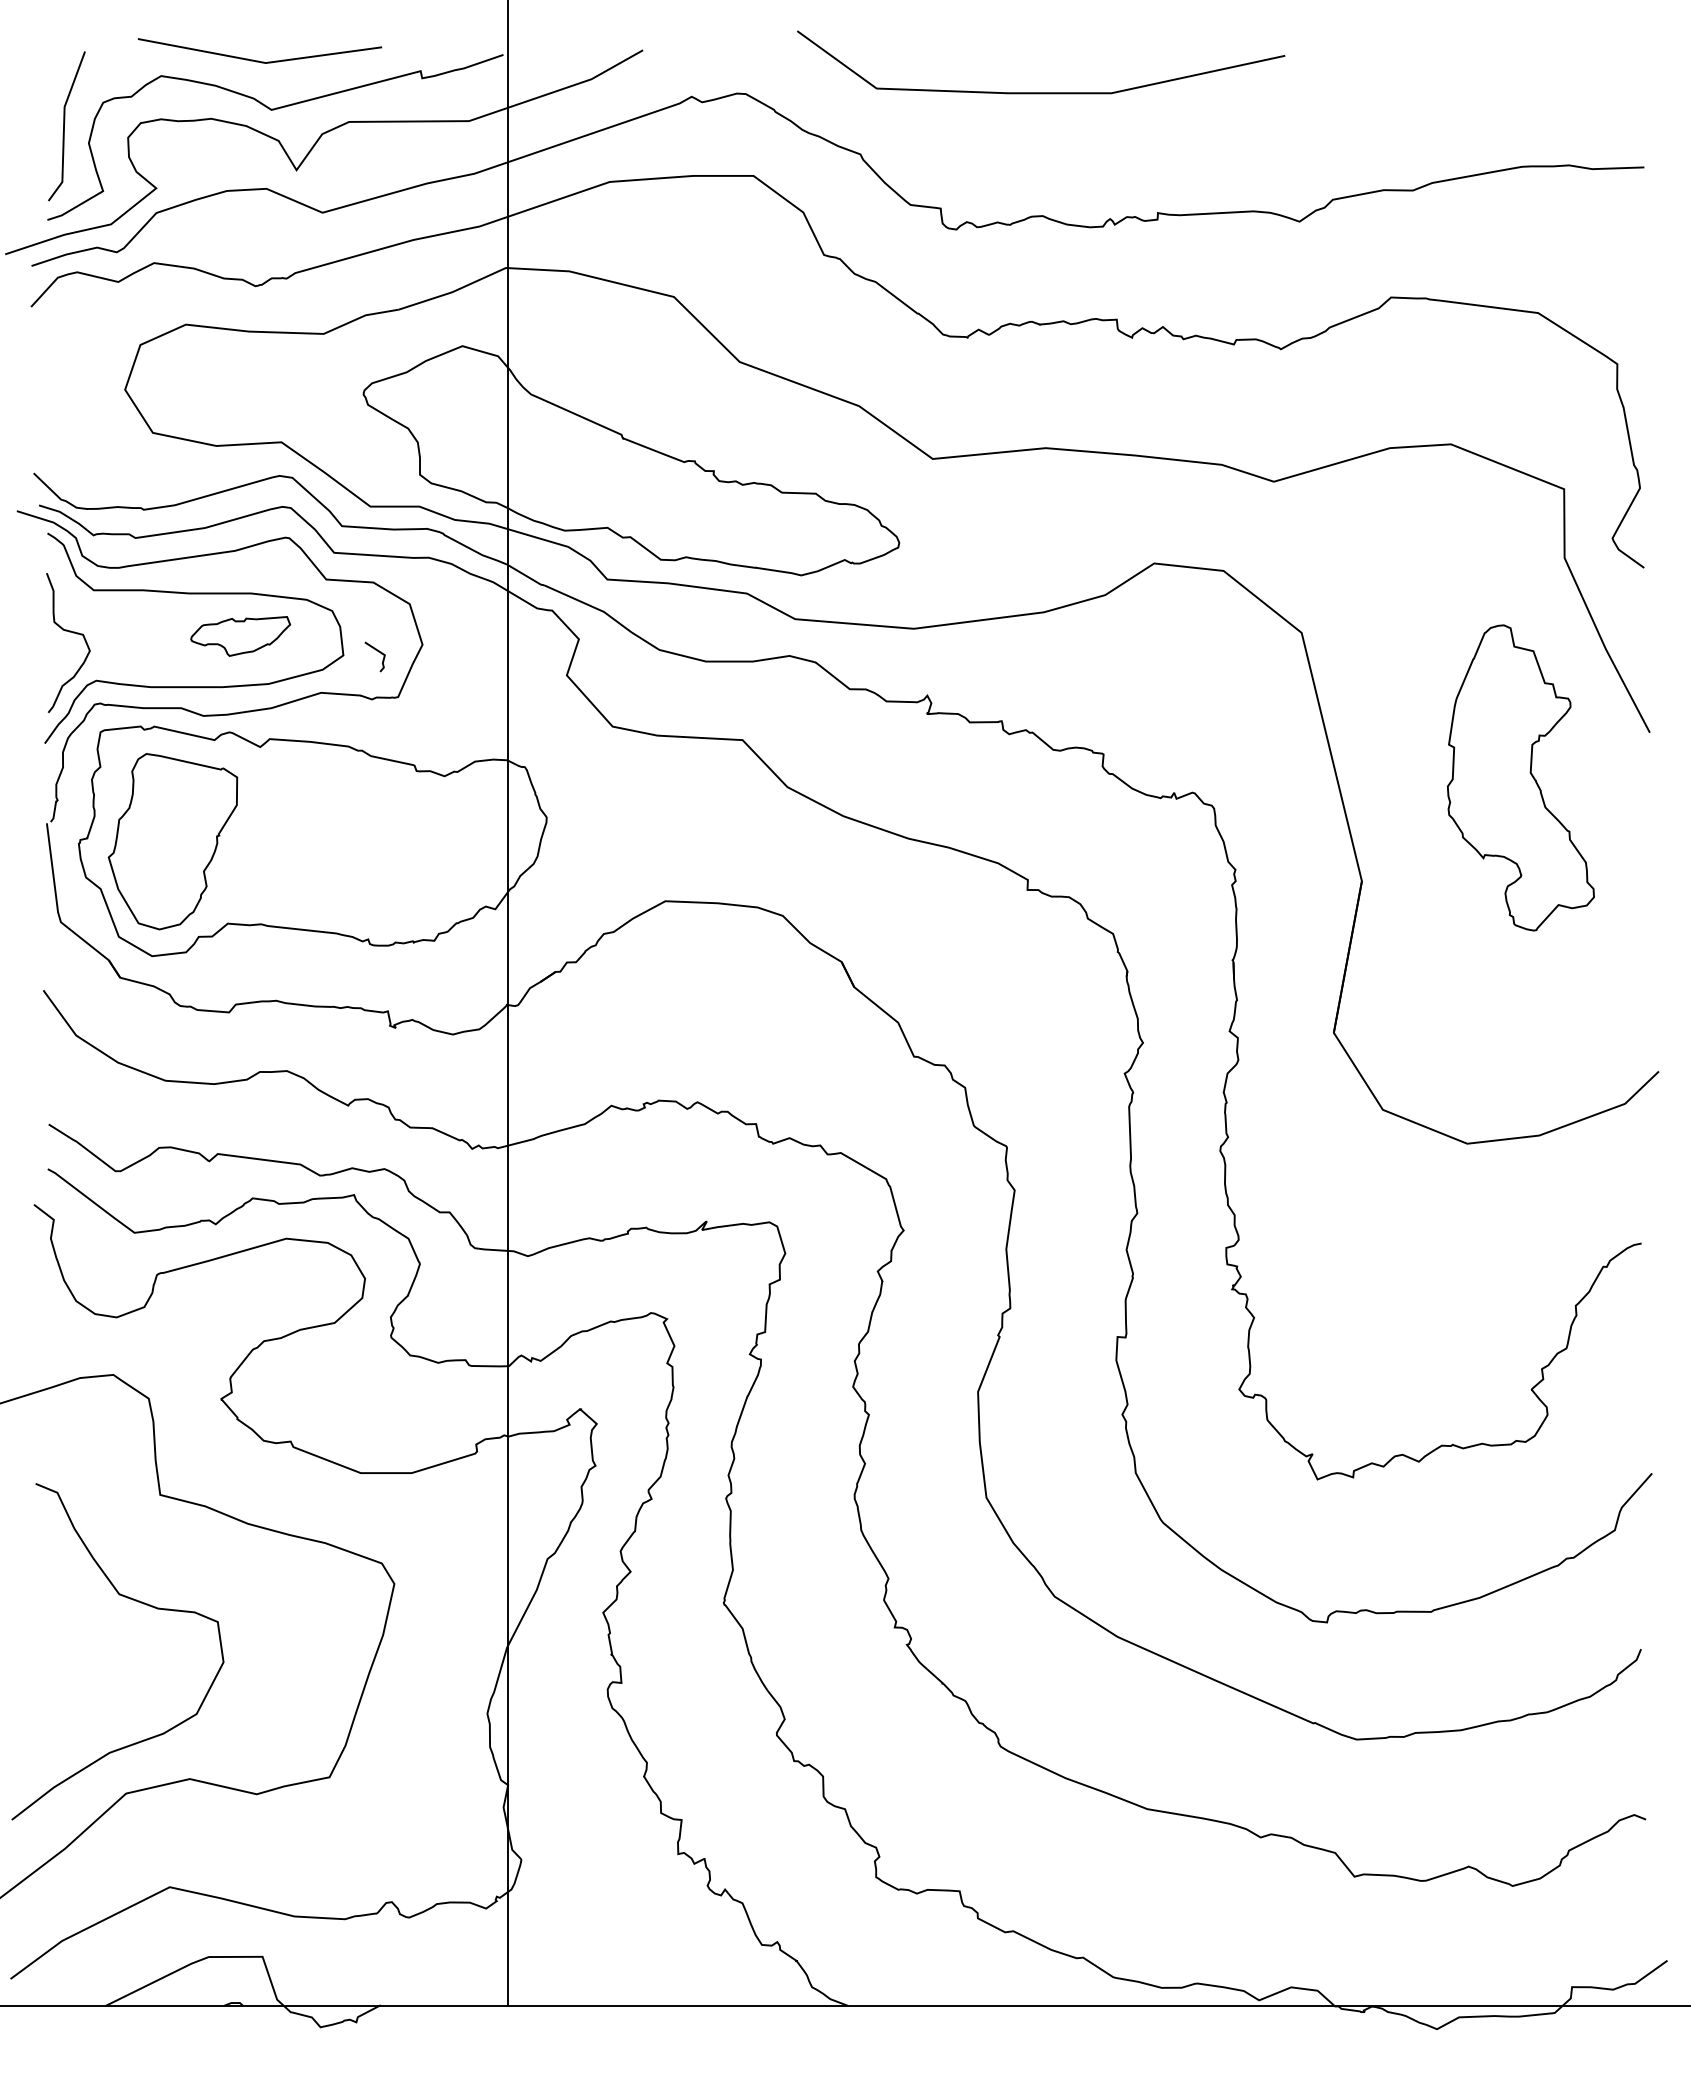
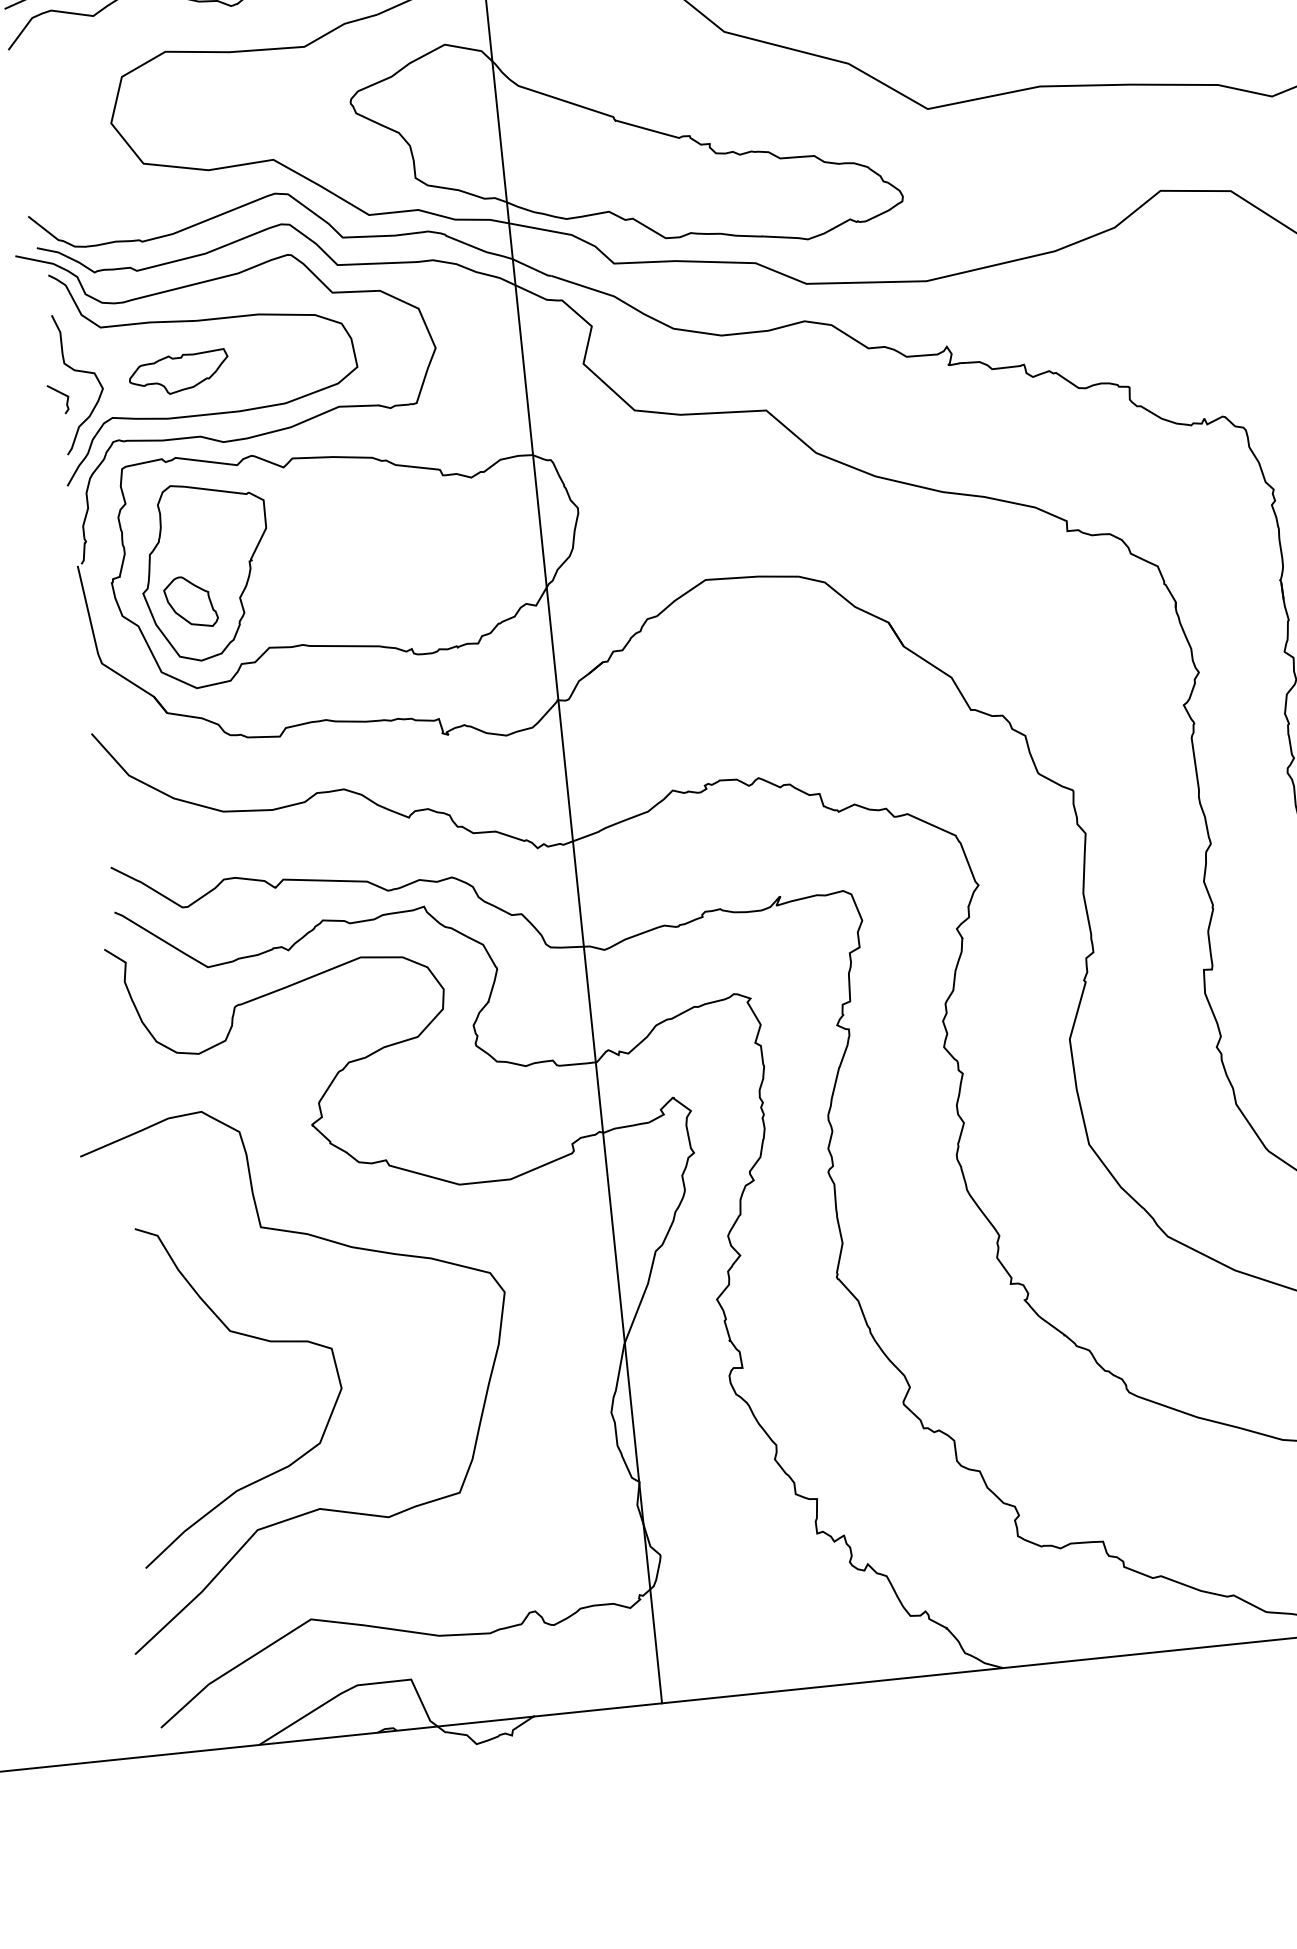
part: (240, 636) -> (178, 373), moved
line: (378, 652) -> (61, 394), moved
part: (154, 870) -> (190, 602), added

